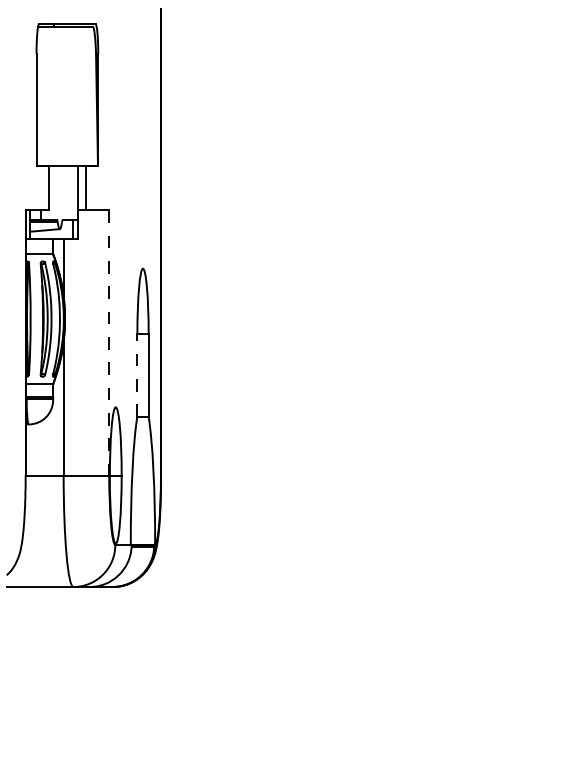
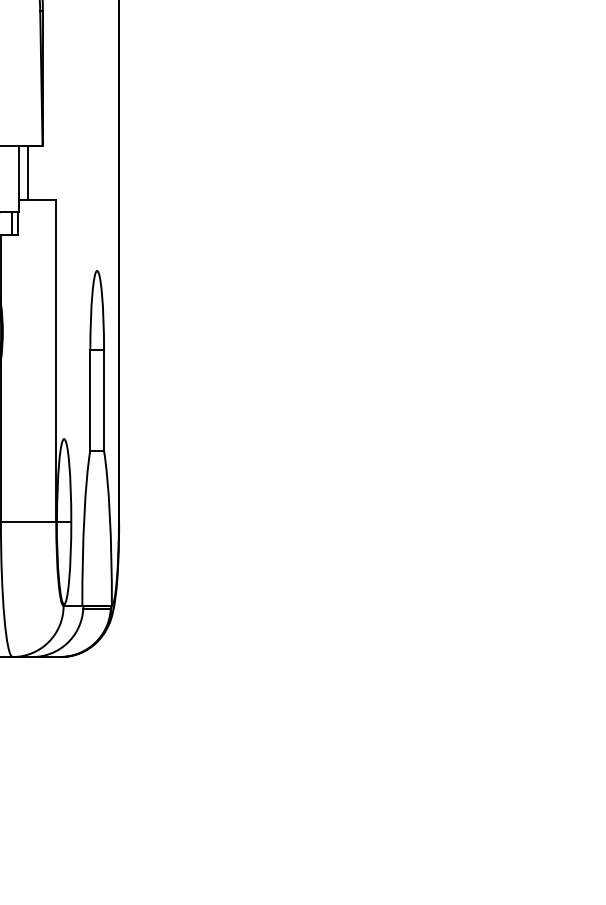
line: (109, 342) -> (56, 360), dashed -> solid
line: (137, 375) -> (90, 400), dashed -> solid

